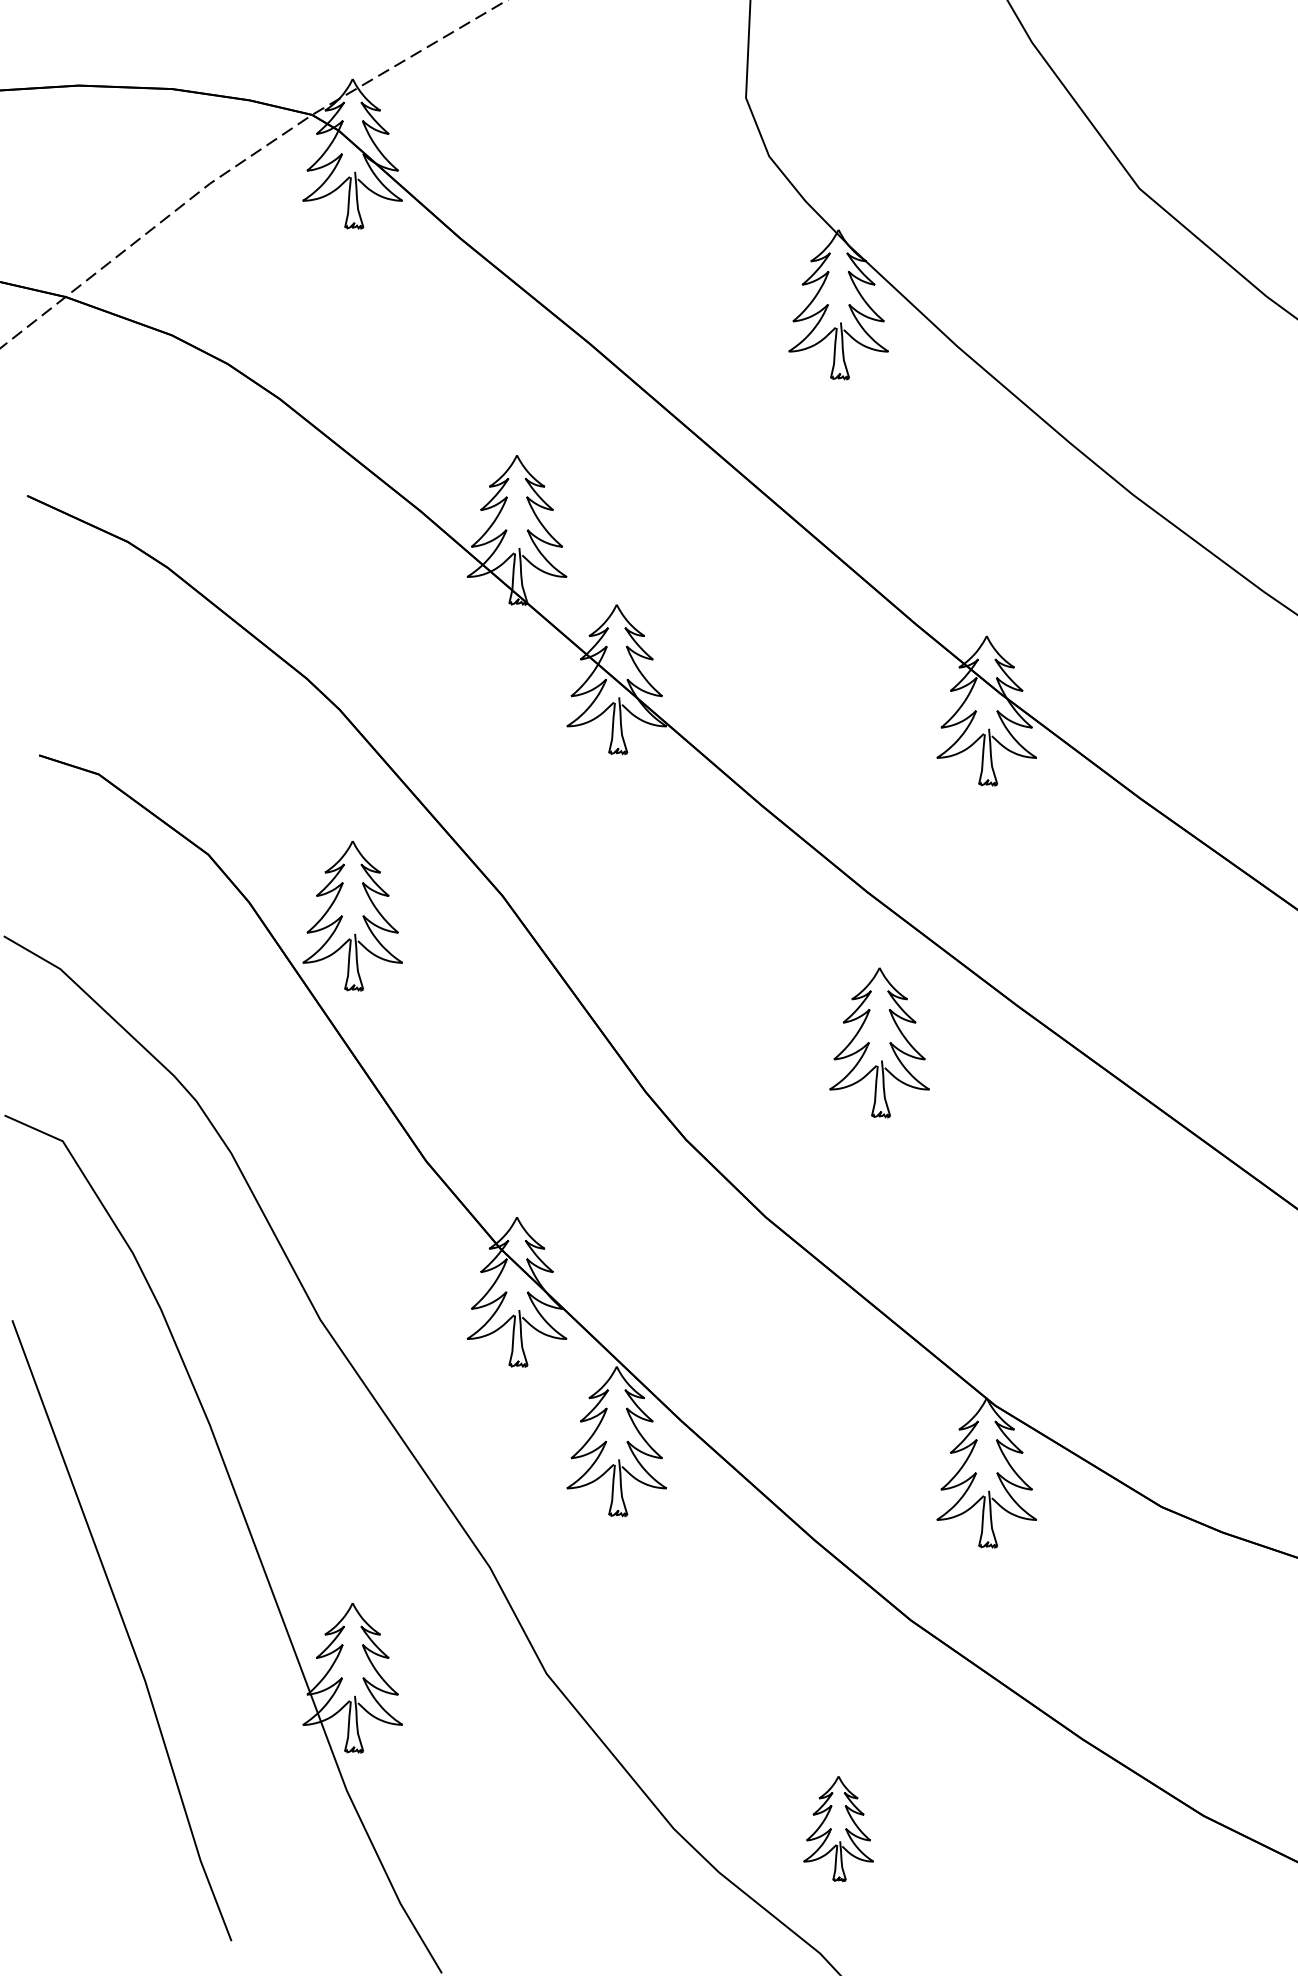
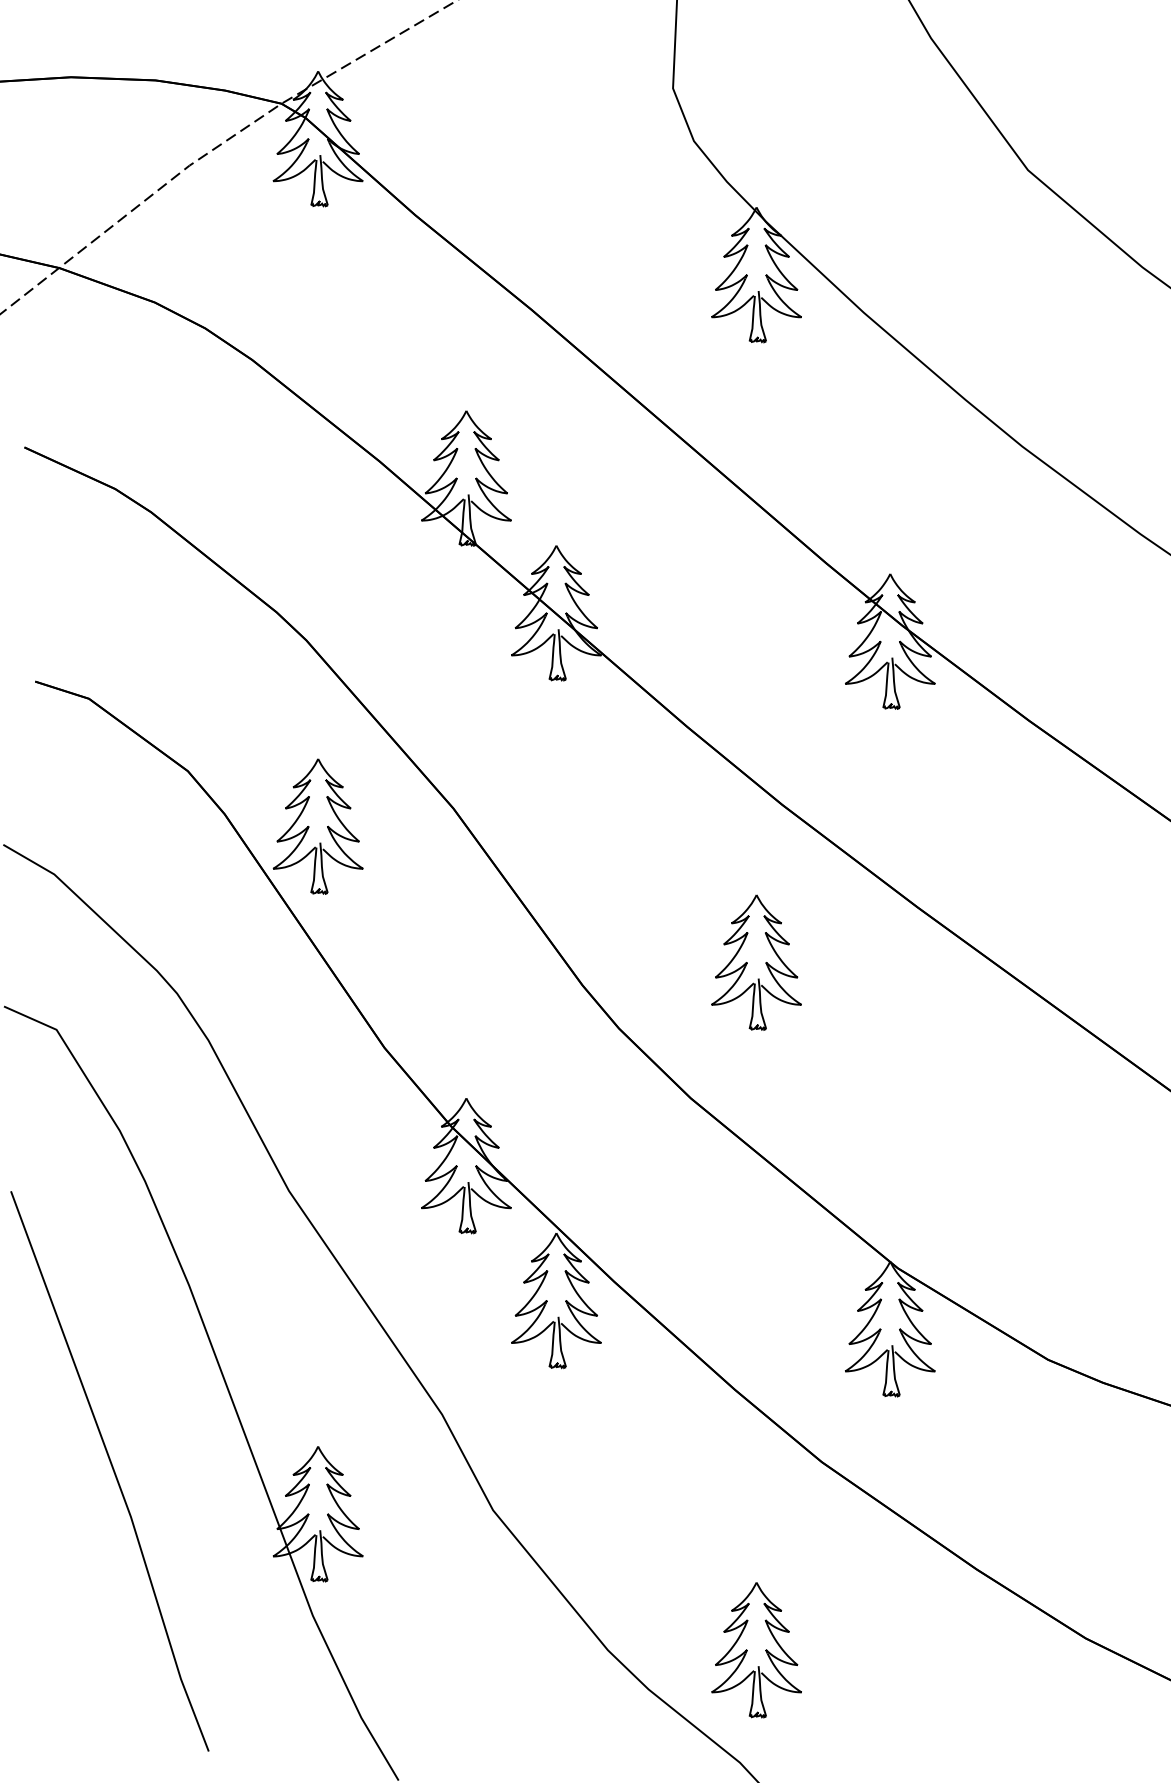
part: (879, 1042) -> (756, 962), moved
part: (838, 1828) -> (756, 1649), size x1.43

